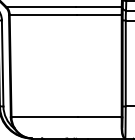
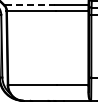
line: (42, 7) -> (30, 5), solid -> dashed

